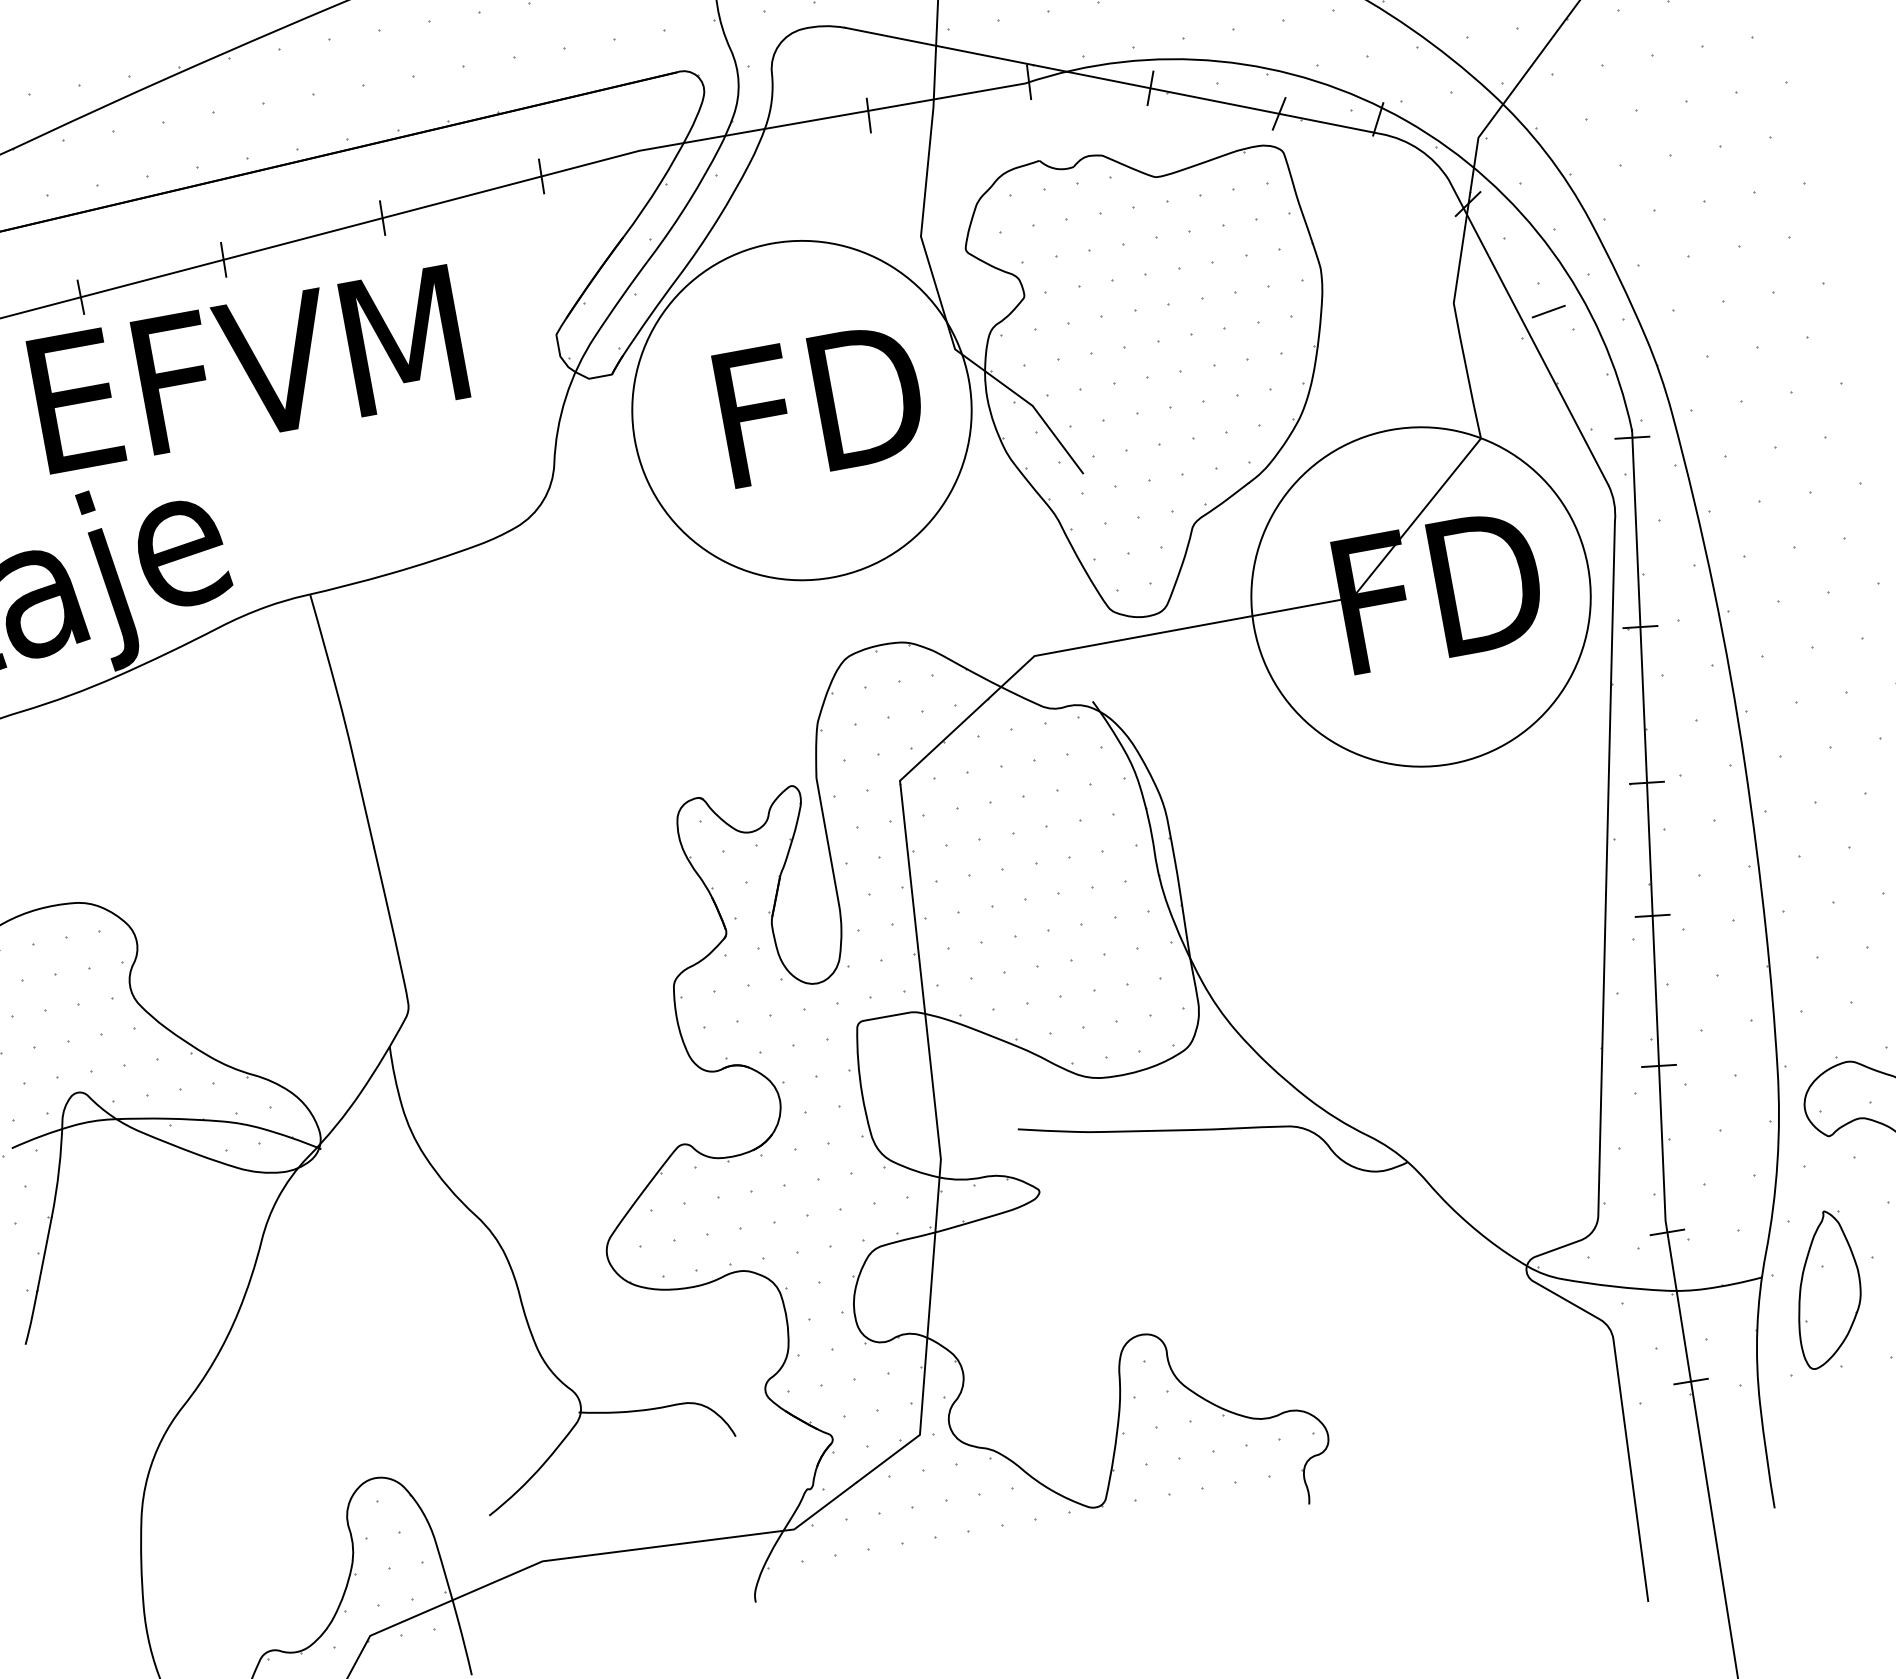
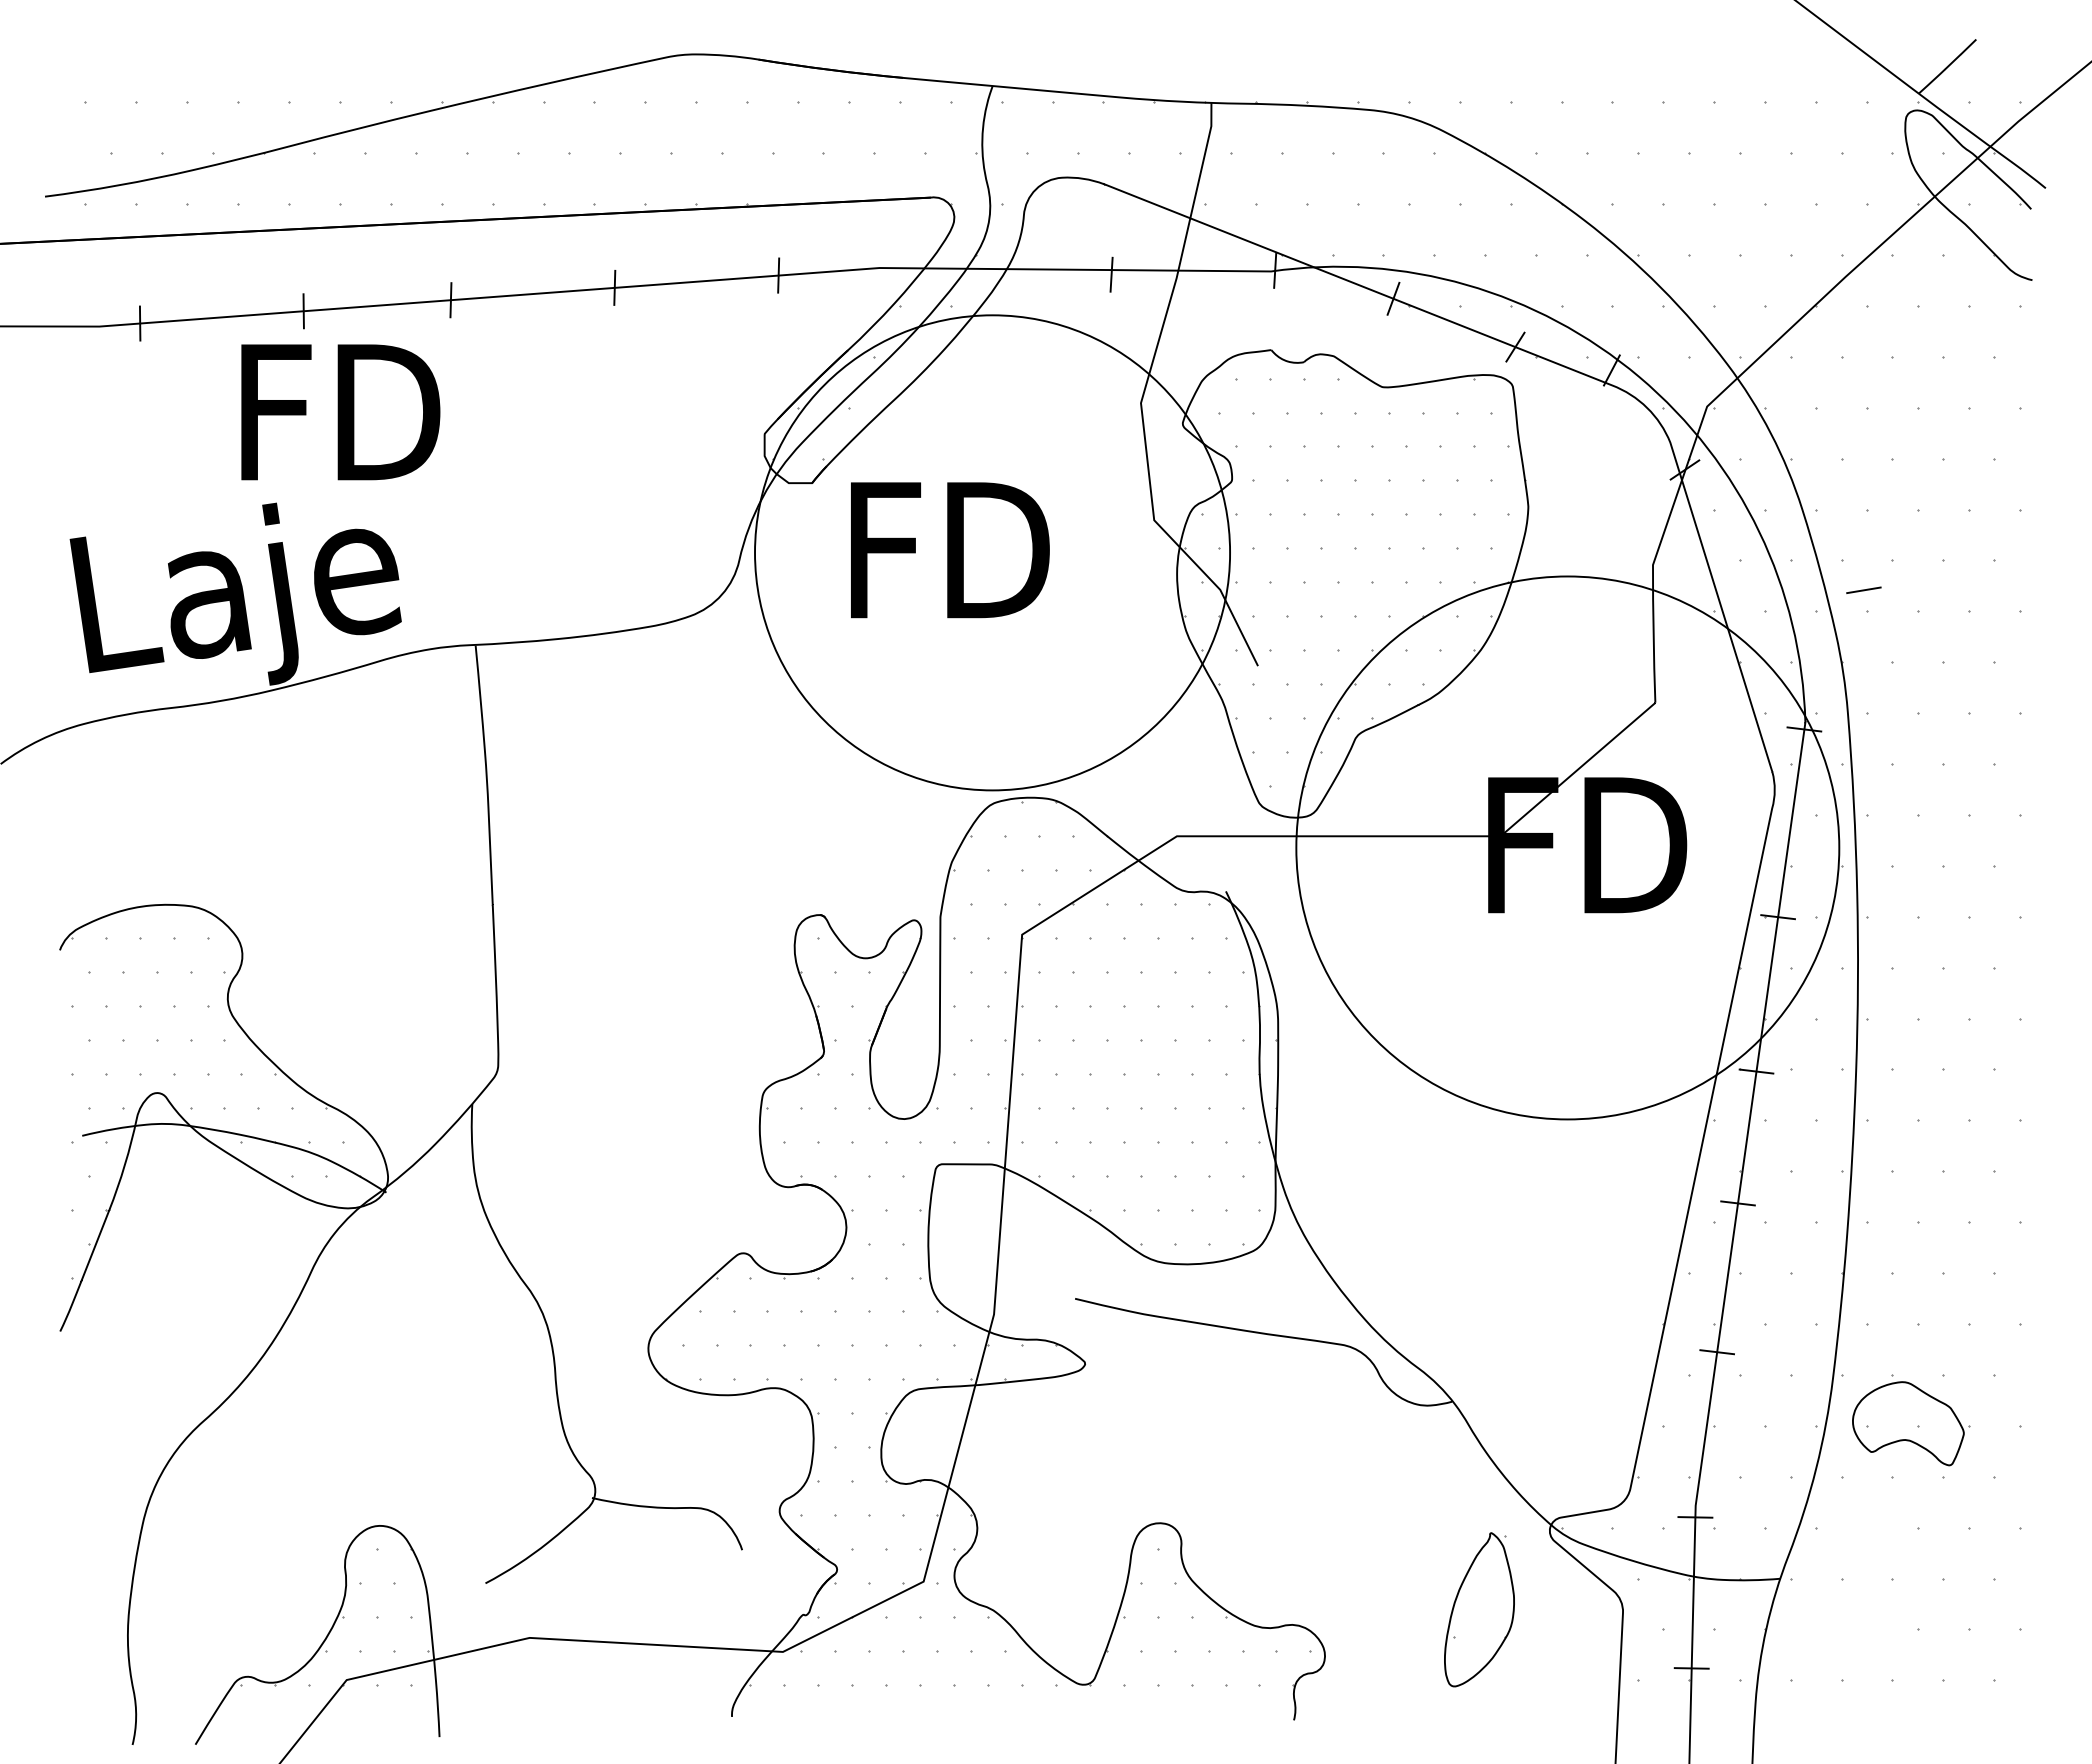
line: (1548, 310) -> (1863, 589), moved
text: (256, 368) -> (463, 412), EFVM -> FD
text: (821, 404) -> (950, 550), moved
circle: (801, 410) -> (992, 552), size x1.4
circle: (1420, 596) -> (1567, 847), size x1.6
part: (1826, 1288) -> (1479, 1609), moved

